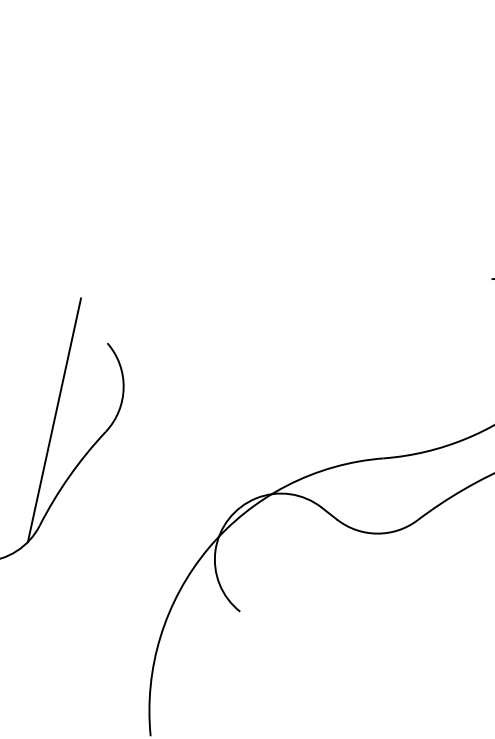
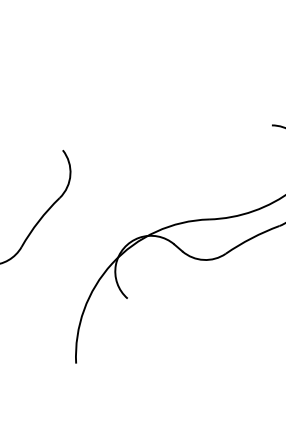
line: (53, 420) -> (31, 190), removed

